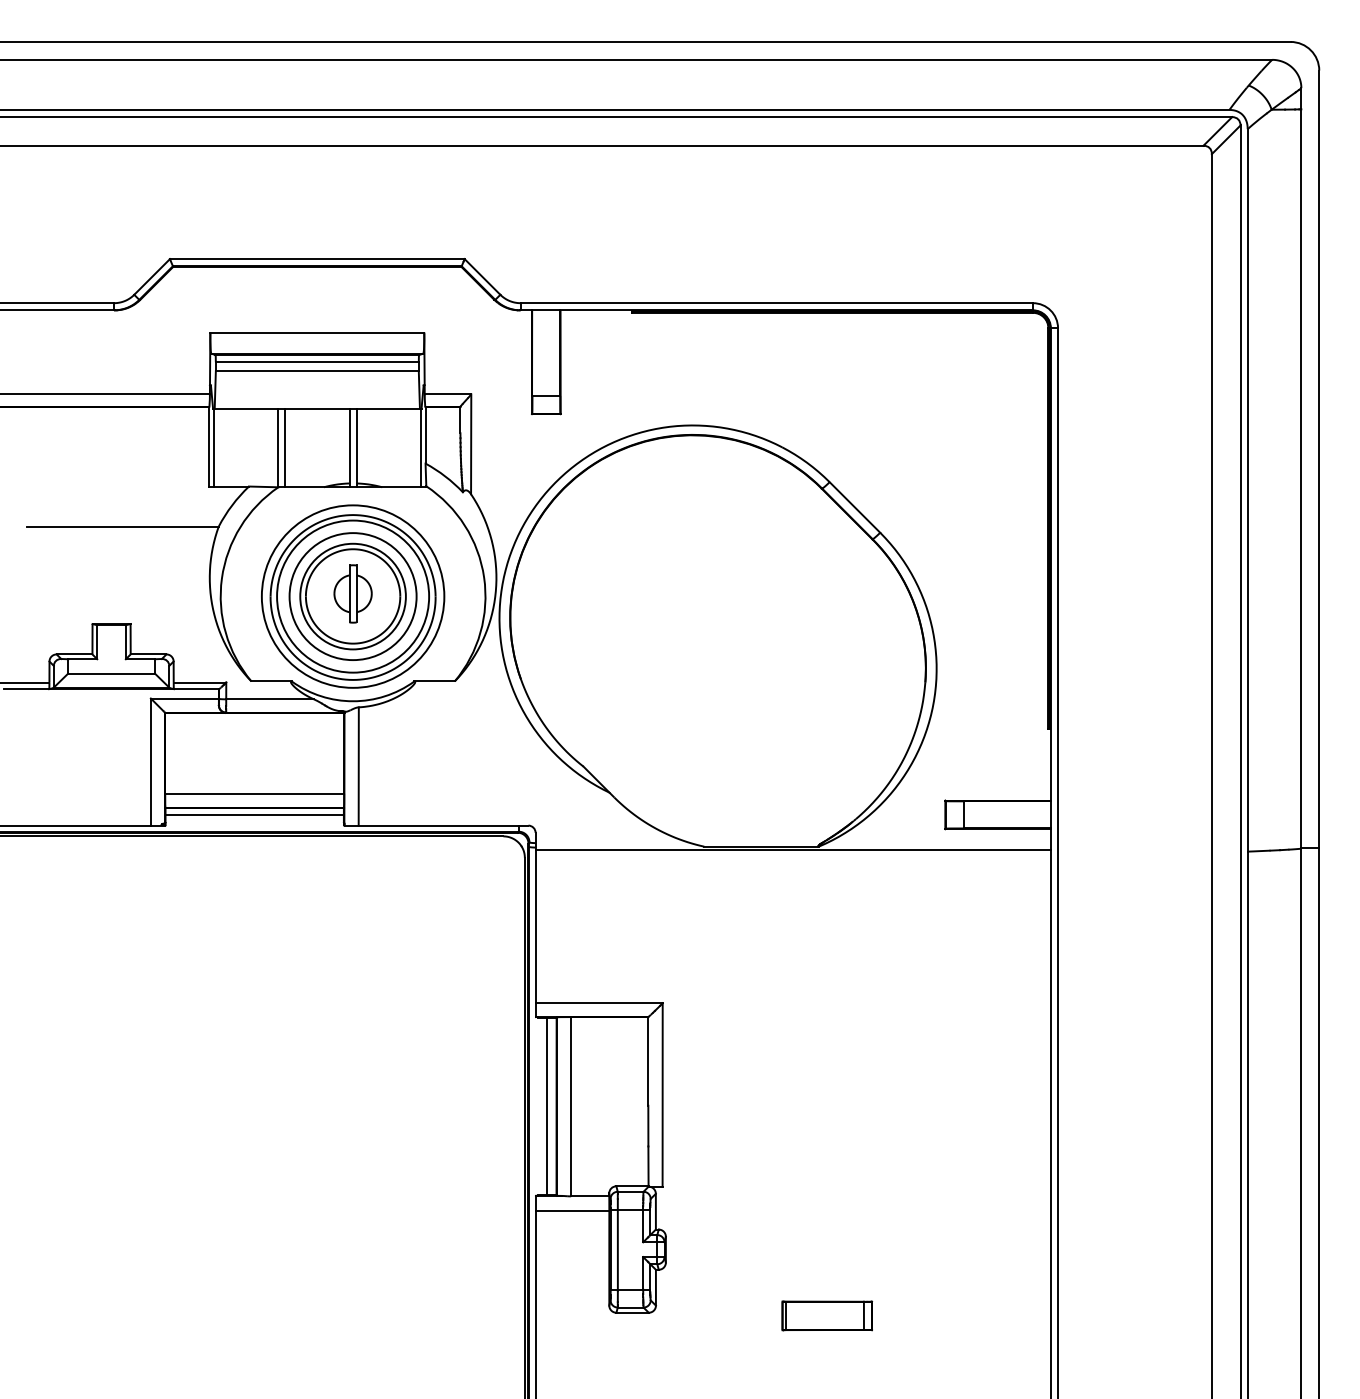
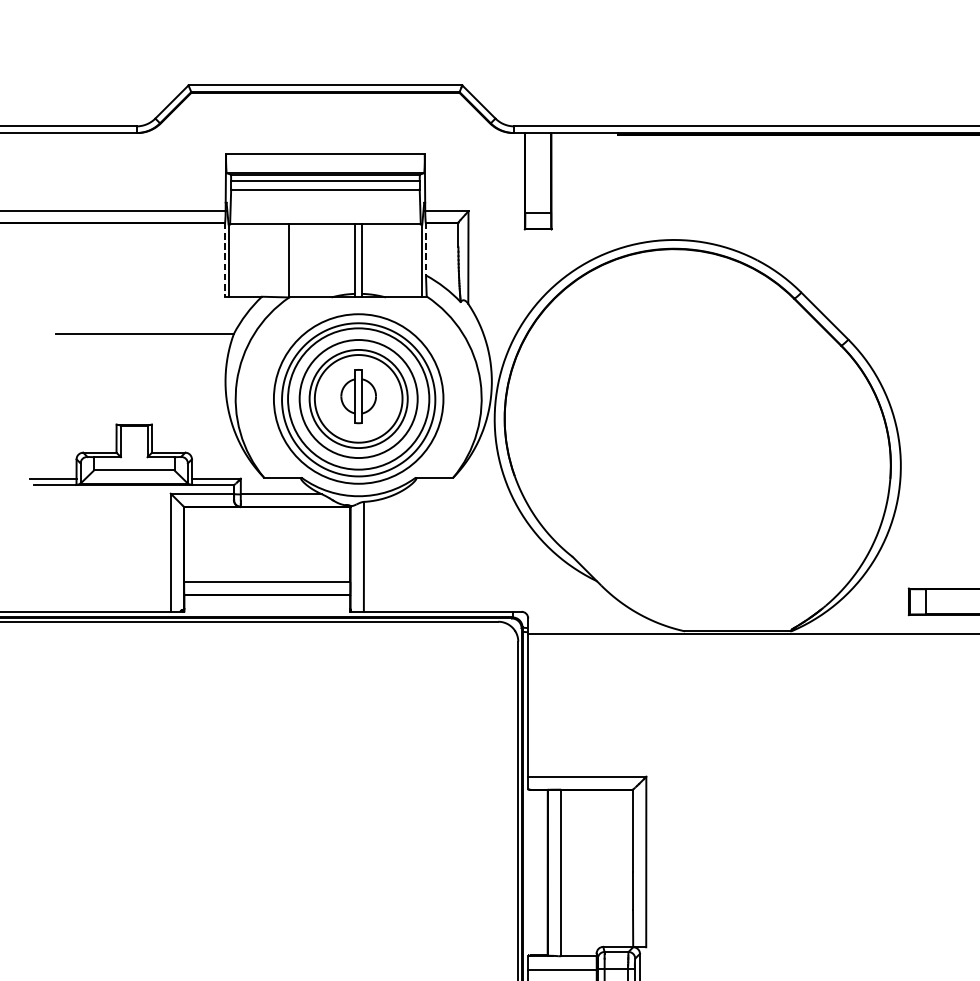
line: (425, 435) -> (425, 249), solid -> dashed
line: (209, 446) -> (225, 259), solid -> dashed
line: (285, 447) -> (295, 260), removed
line: (254, 814) -> (267, 601), removed
line: (547, 1106) -> (539, 872), removed

